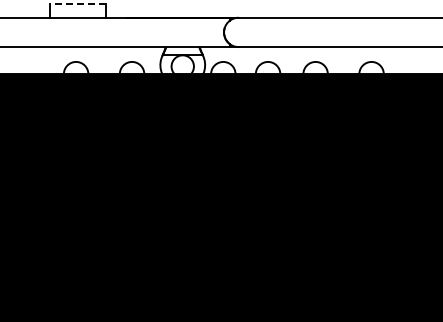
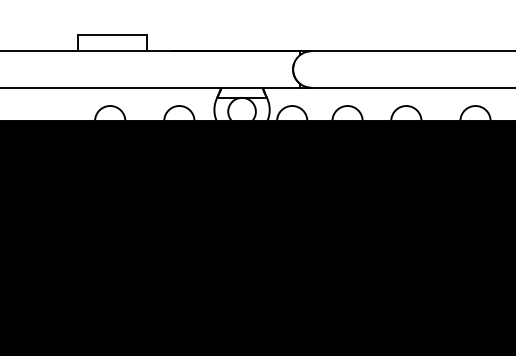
line: (77, 4) -> (111, 34), dashed -> solid

